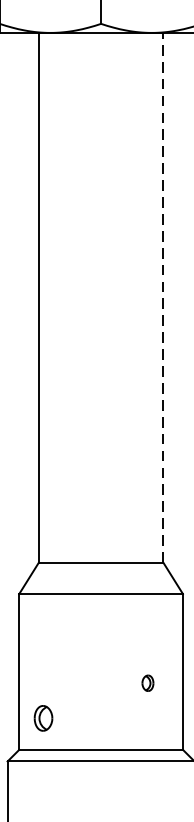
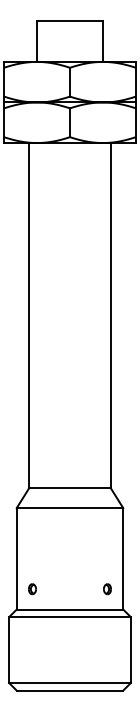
line: (163, 296) -> (110, 314), dashed -> solid
part: (147, 683) -> (107, 589), moved
part: (43, 719) -> (32, 589), size x0.62

